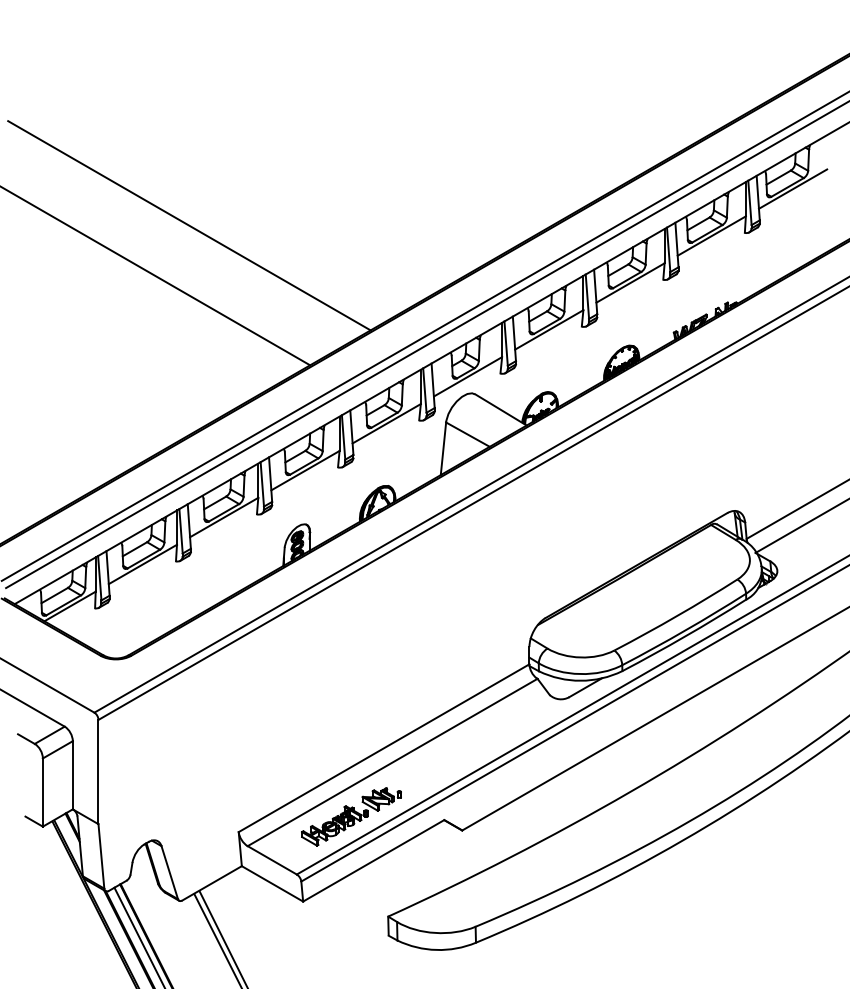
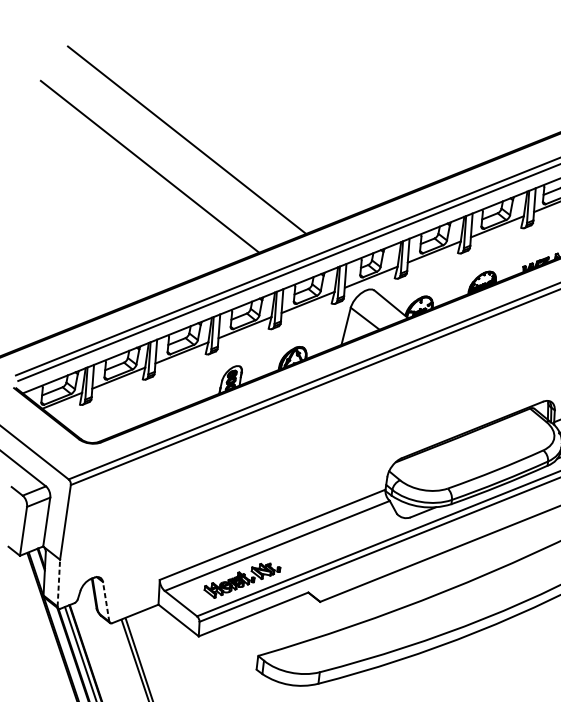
line: (101, 855) -> (59, 582), solid -> dashed
line: (169, 872) -> (106, 601), solid -> dashed

